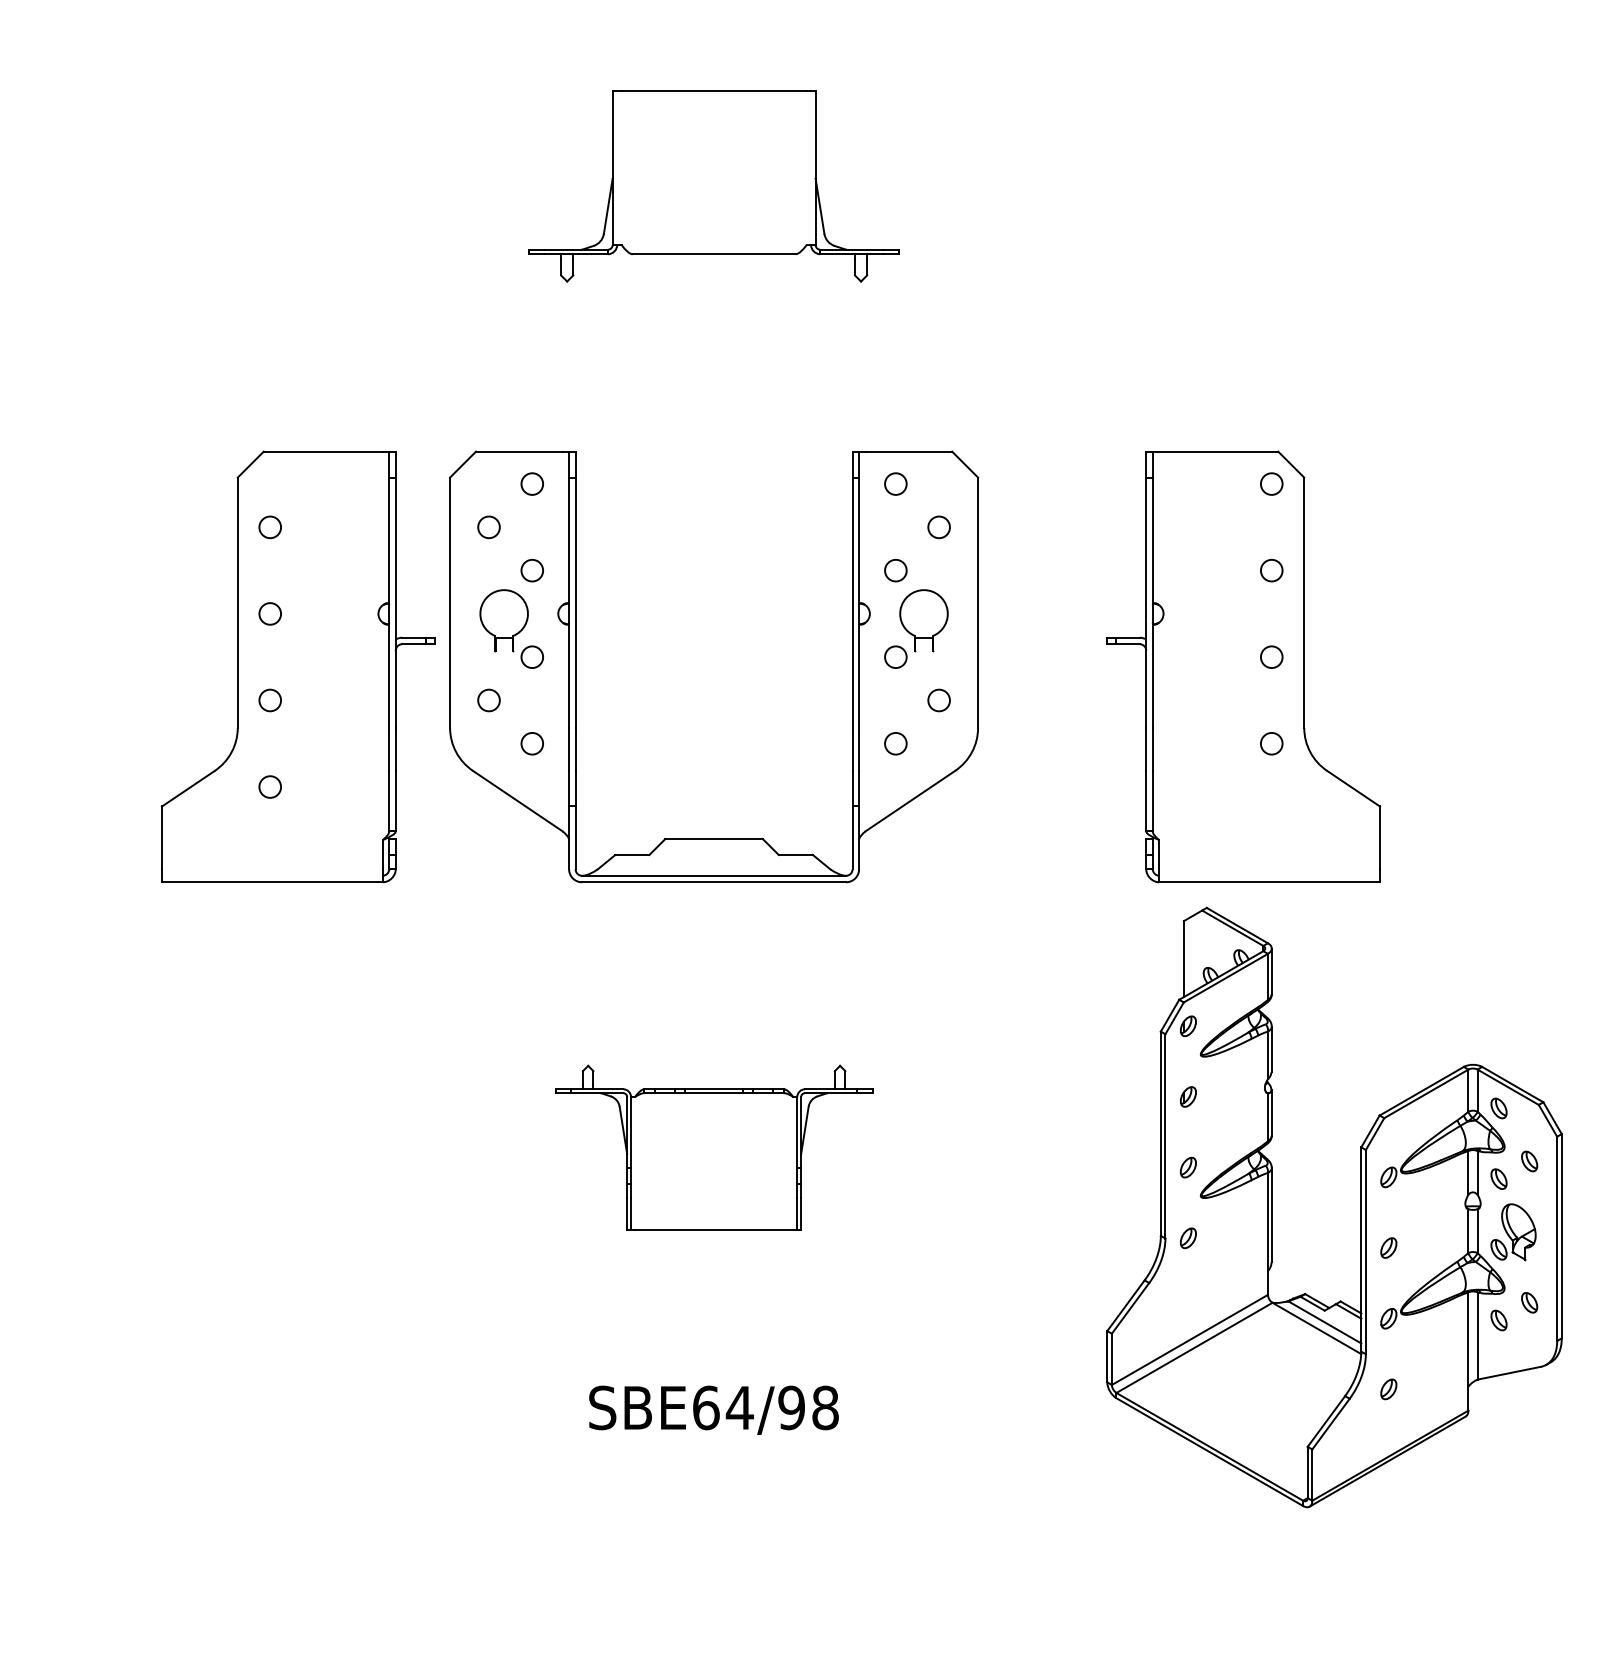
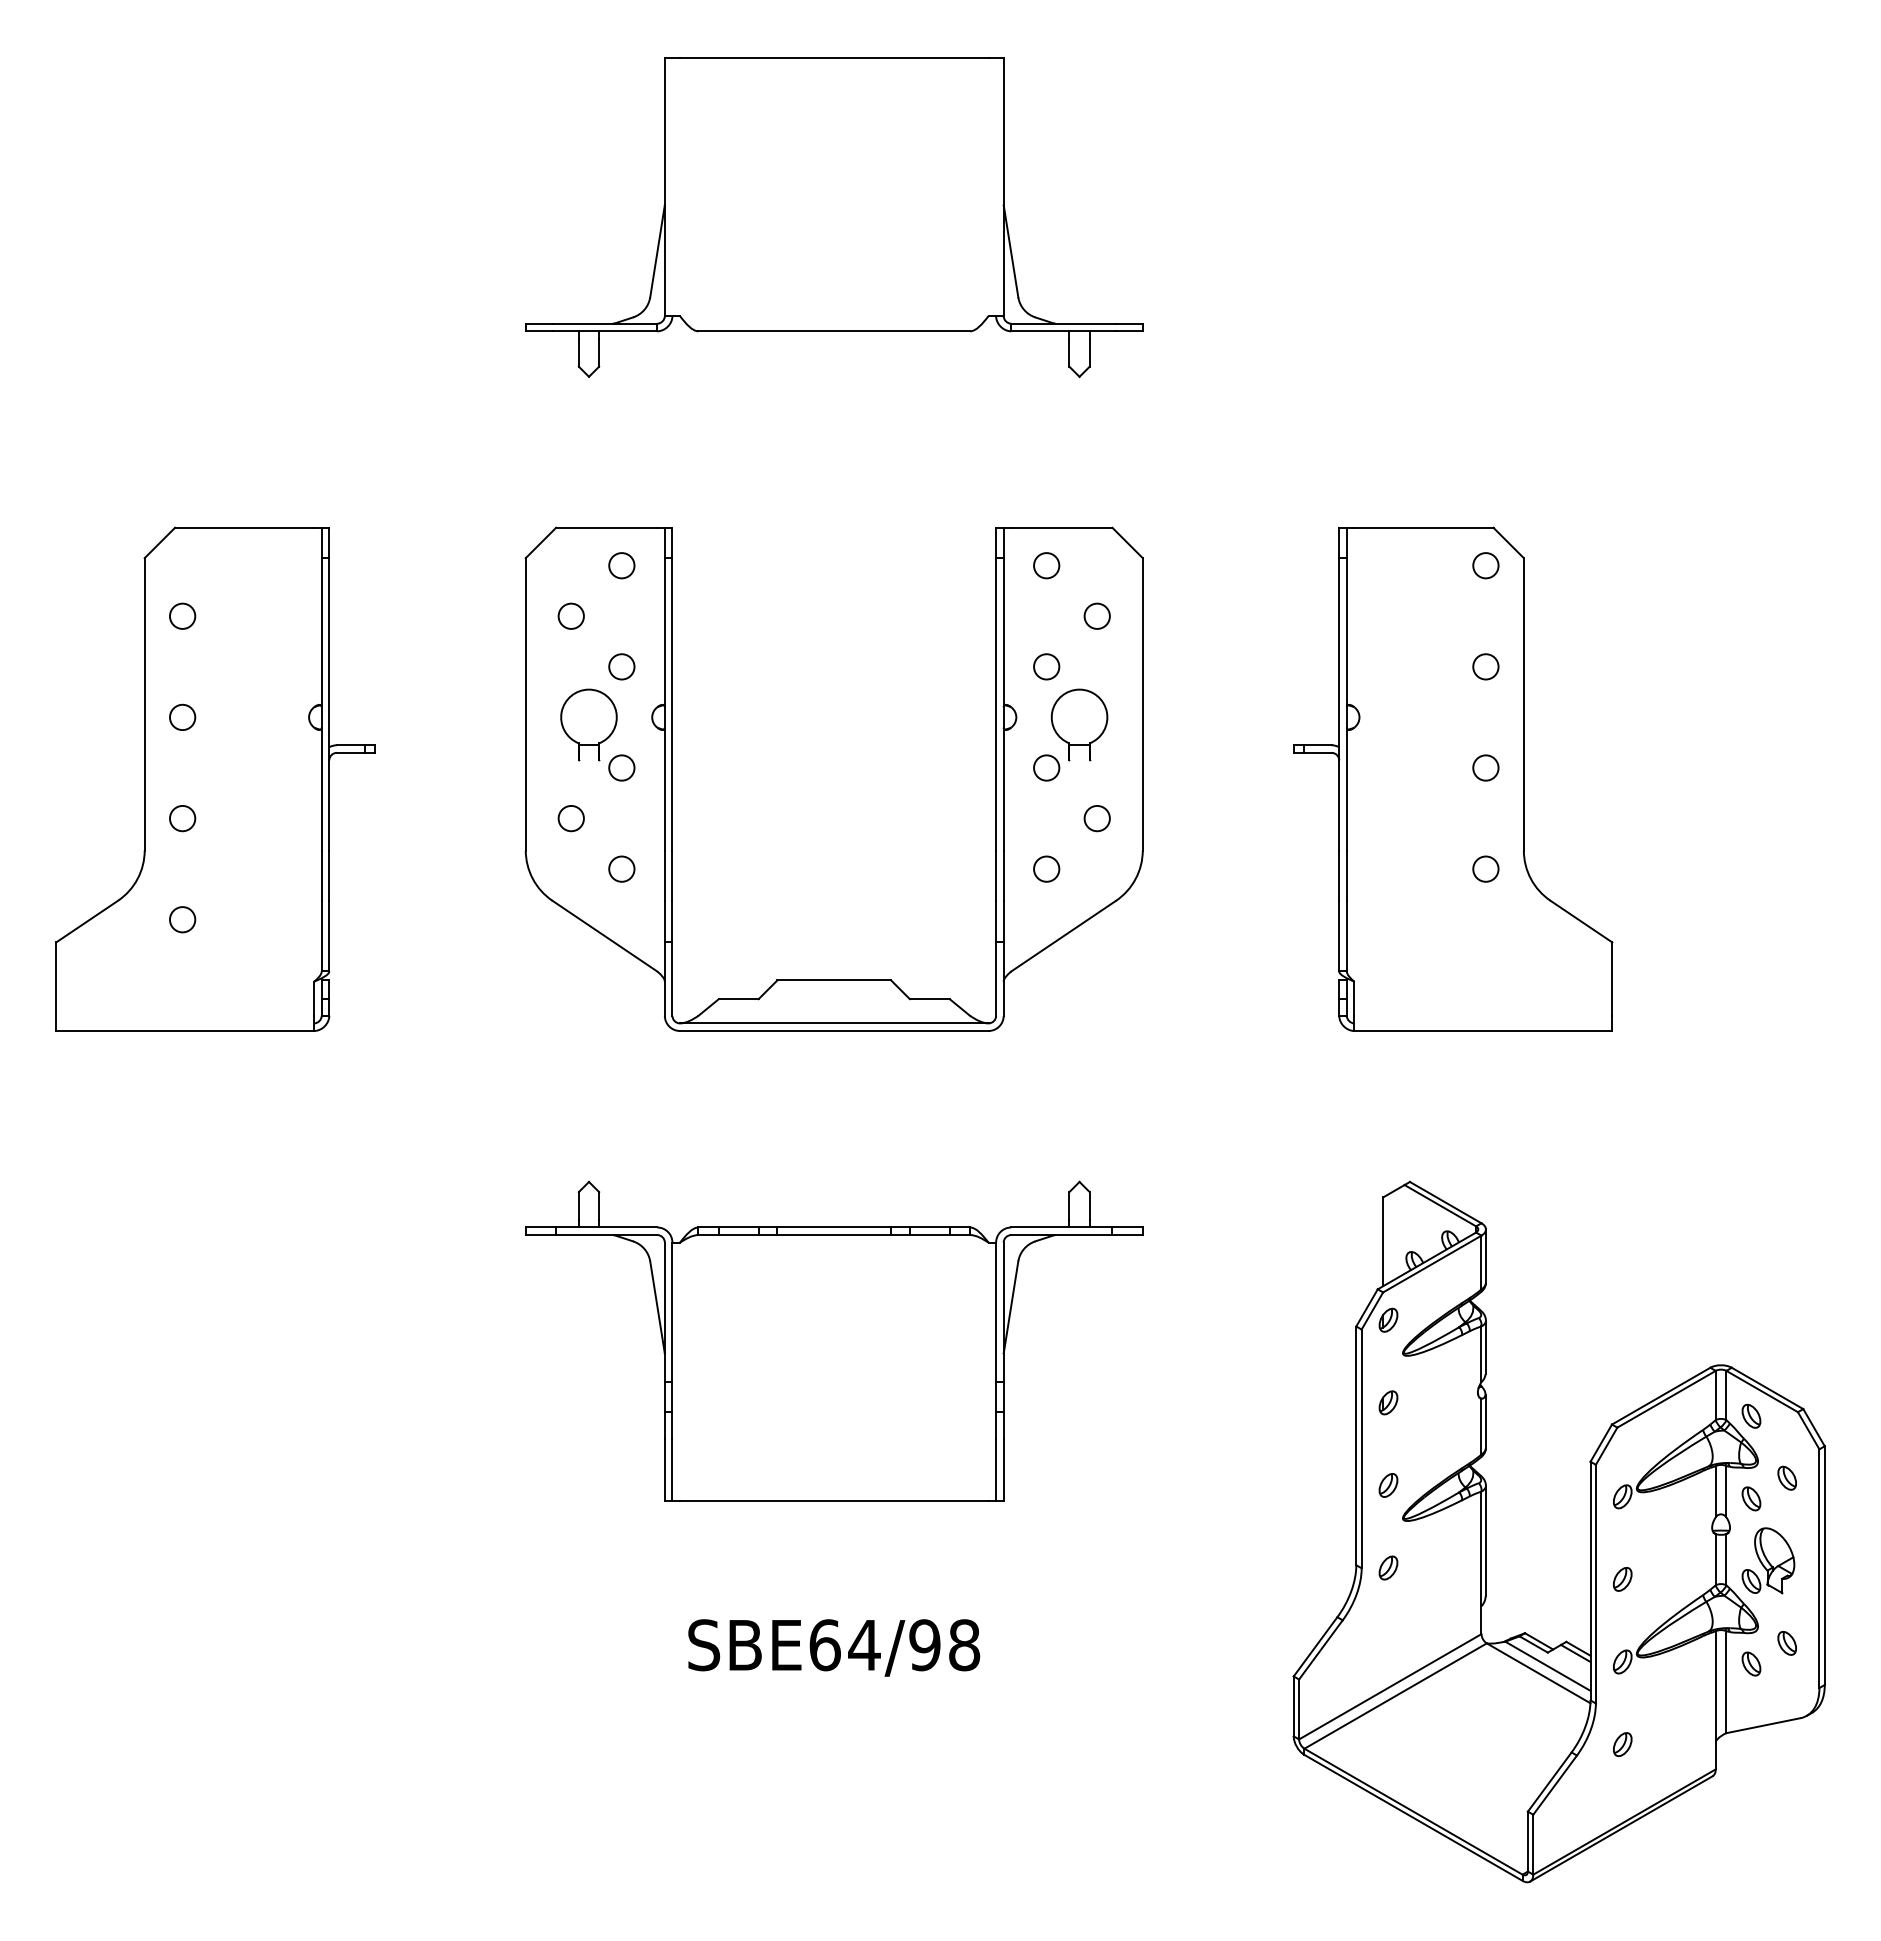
part: (714, 186) -> (834, 217), size x1.43
part: (298, 666) -> (215, 778), moved
part: (714, 1147) -> (834, 1340), size x1.67
part: (1361, 1207) -> (1590, 1531), moved

